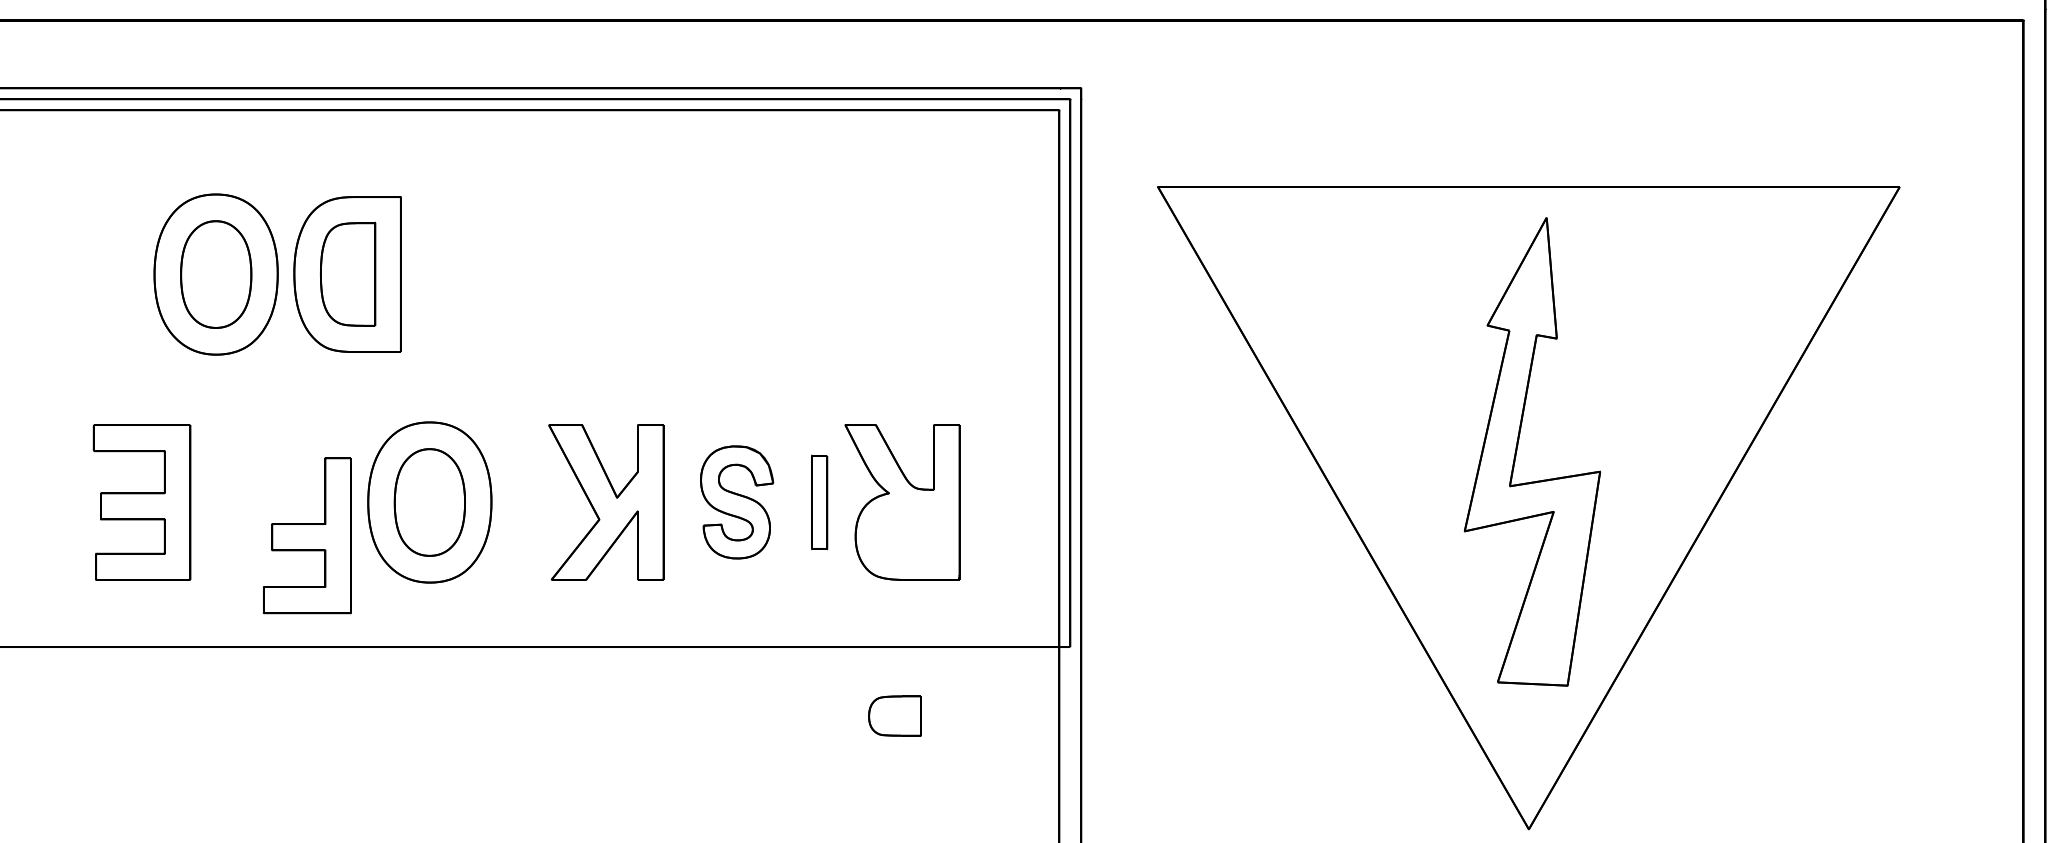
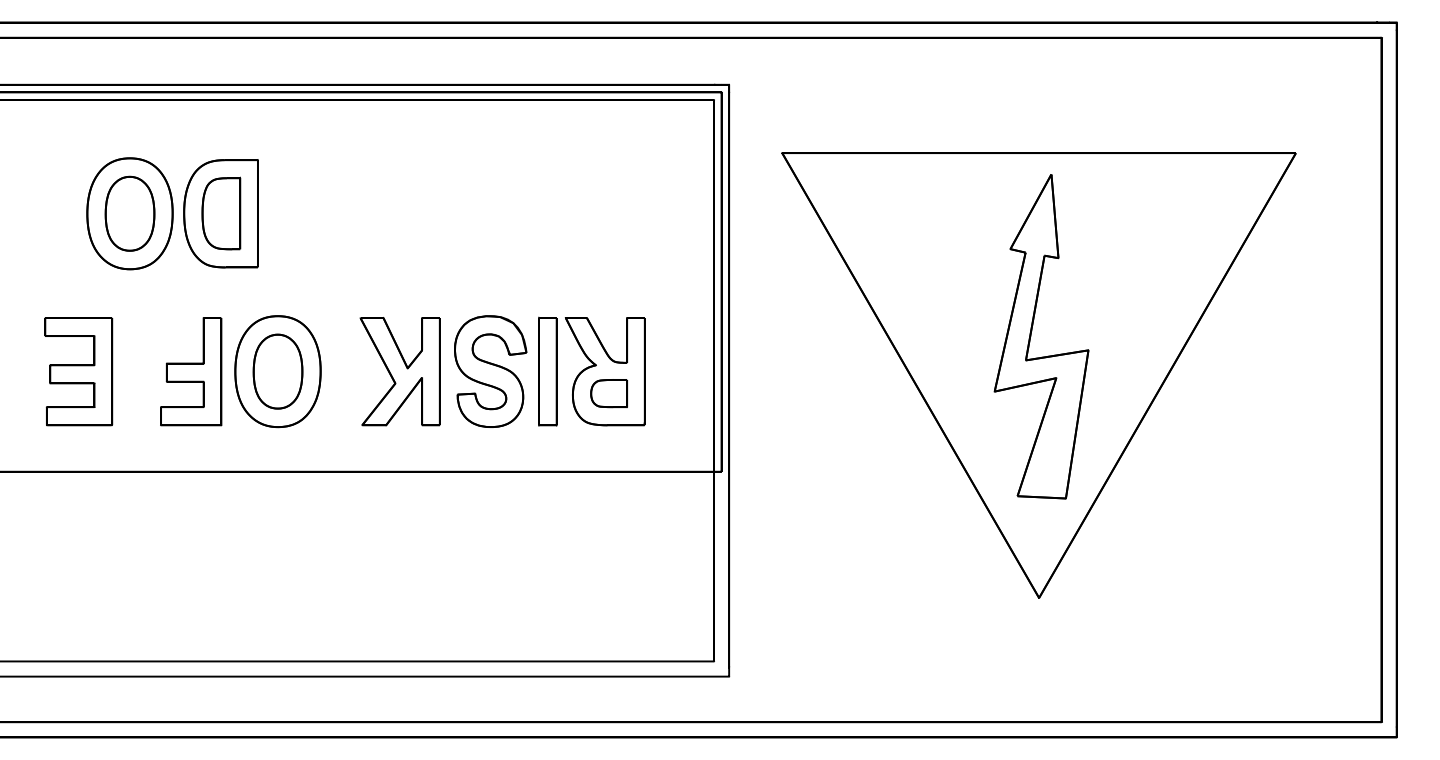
part: (736, 502) -> (490, 371), size x1.43
part: (819, 502) -> (547, 371), size x1.67
part: (307, 535) -> (191, 371), moved
part: (894, 716) -> (608, 393), moved

